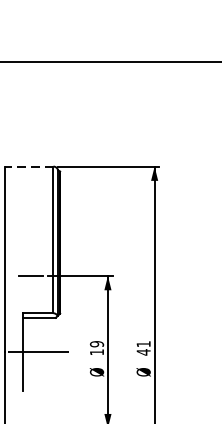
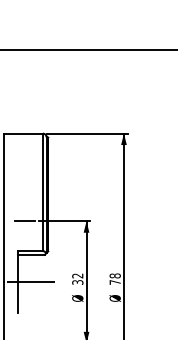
line: (29, 166) -> (23, 133), dashed -> solid
text: (96, 347) -> (77, 278), 19 -> 32
text: (142, 348) -> (114, 279), 41 -> 78

